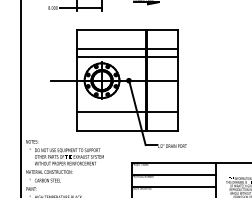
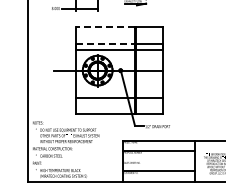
line: (111, 30) -> (105, 27), solid -> dashed
line: (111, 48) -> (105, 43), solid -> dashed
line: (174, 186) -> (159, 161), removed

